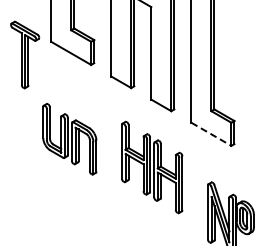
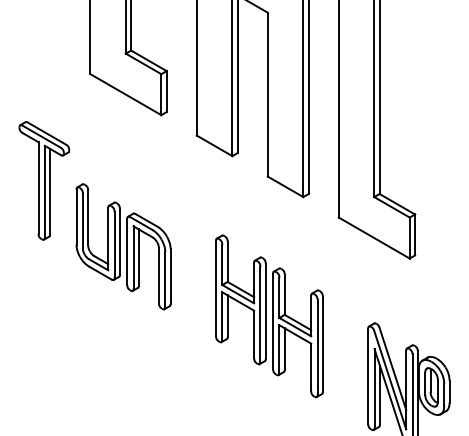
part: (25, 54) -> (44, 179), moved
line: (211, 134) -> (374, 238), dashed -> solid
part: (152, 167) -> (269, 316), moved

